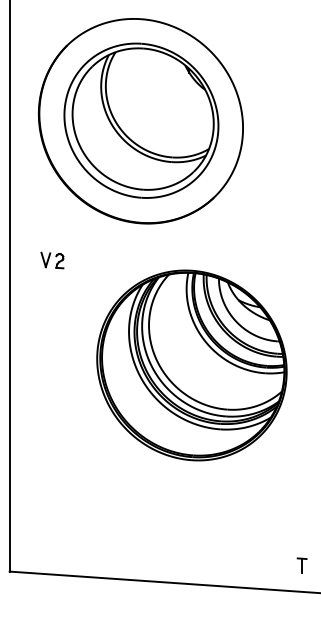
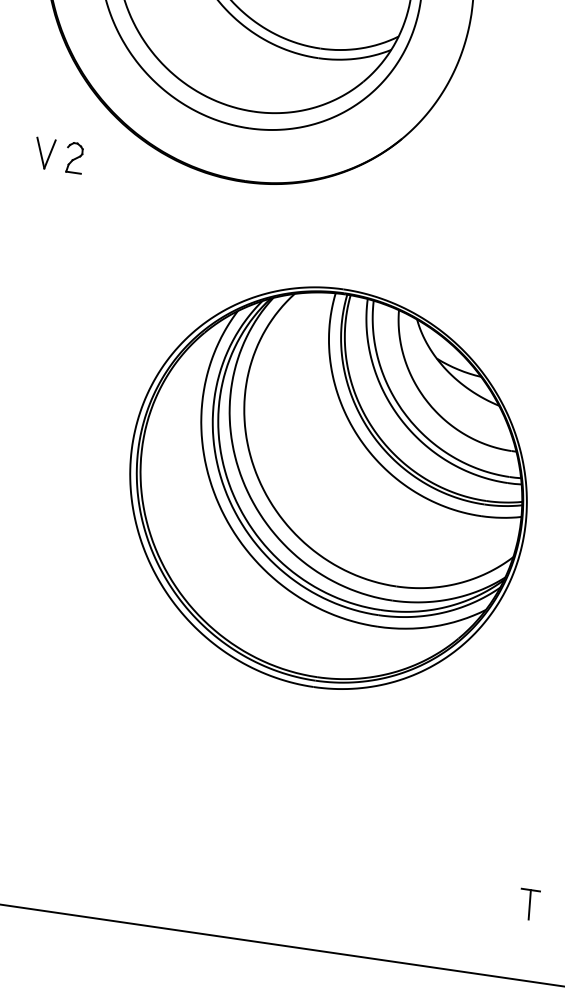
part: (52, 260) -> (59, 155), moved
part: (301, 565) -> (528, 904), moved

